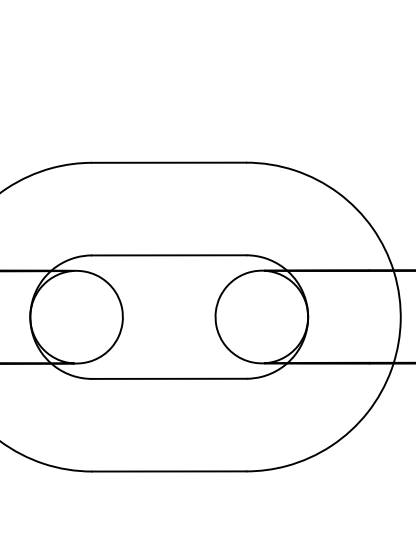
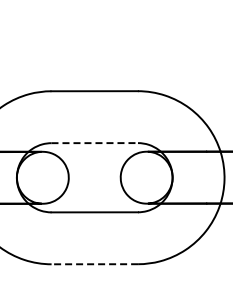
line: (170, 256) -> (95, 143), solid -> dashed
line: (168, 471) -> (94, 264), solid -> dashed

